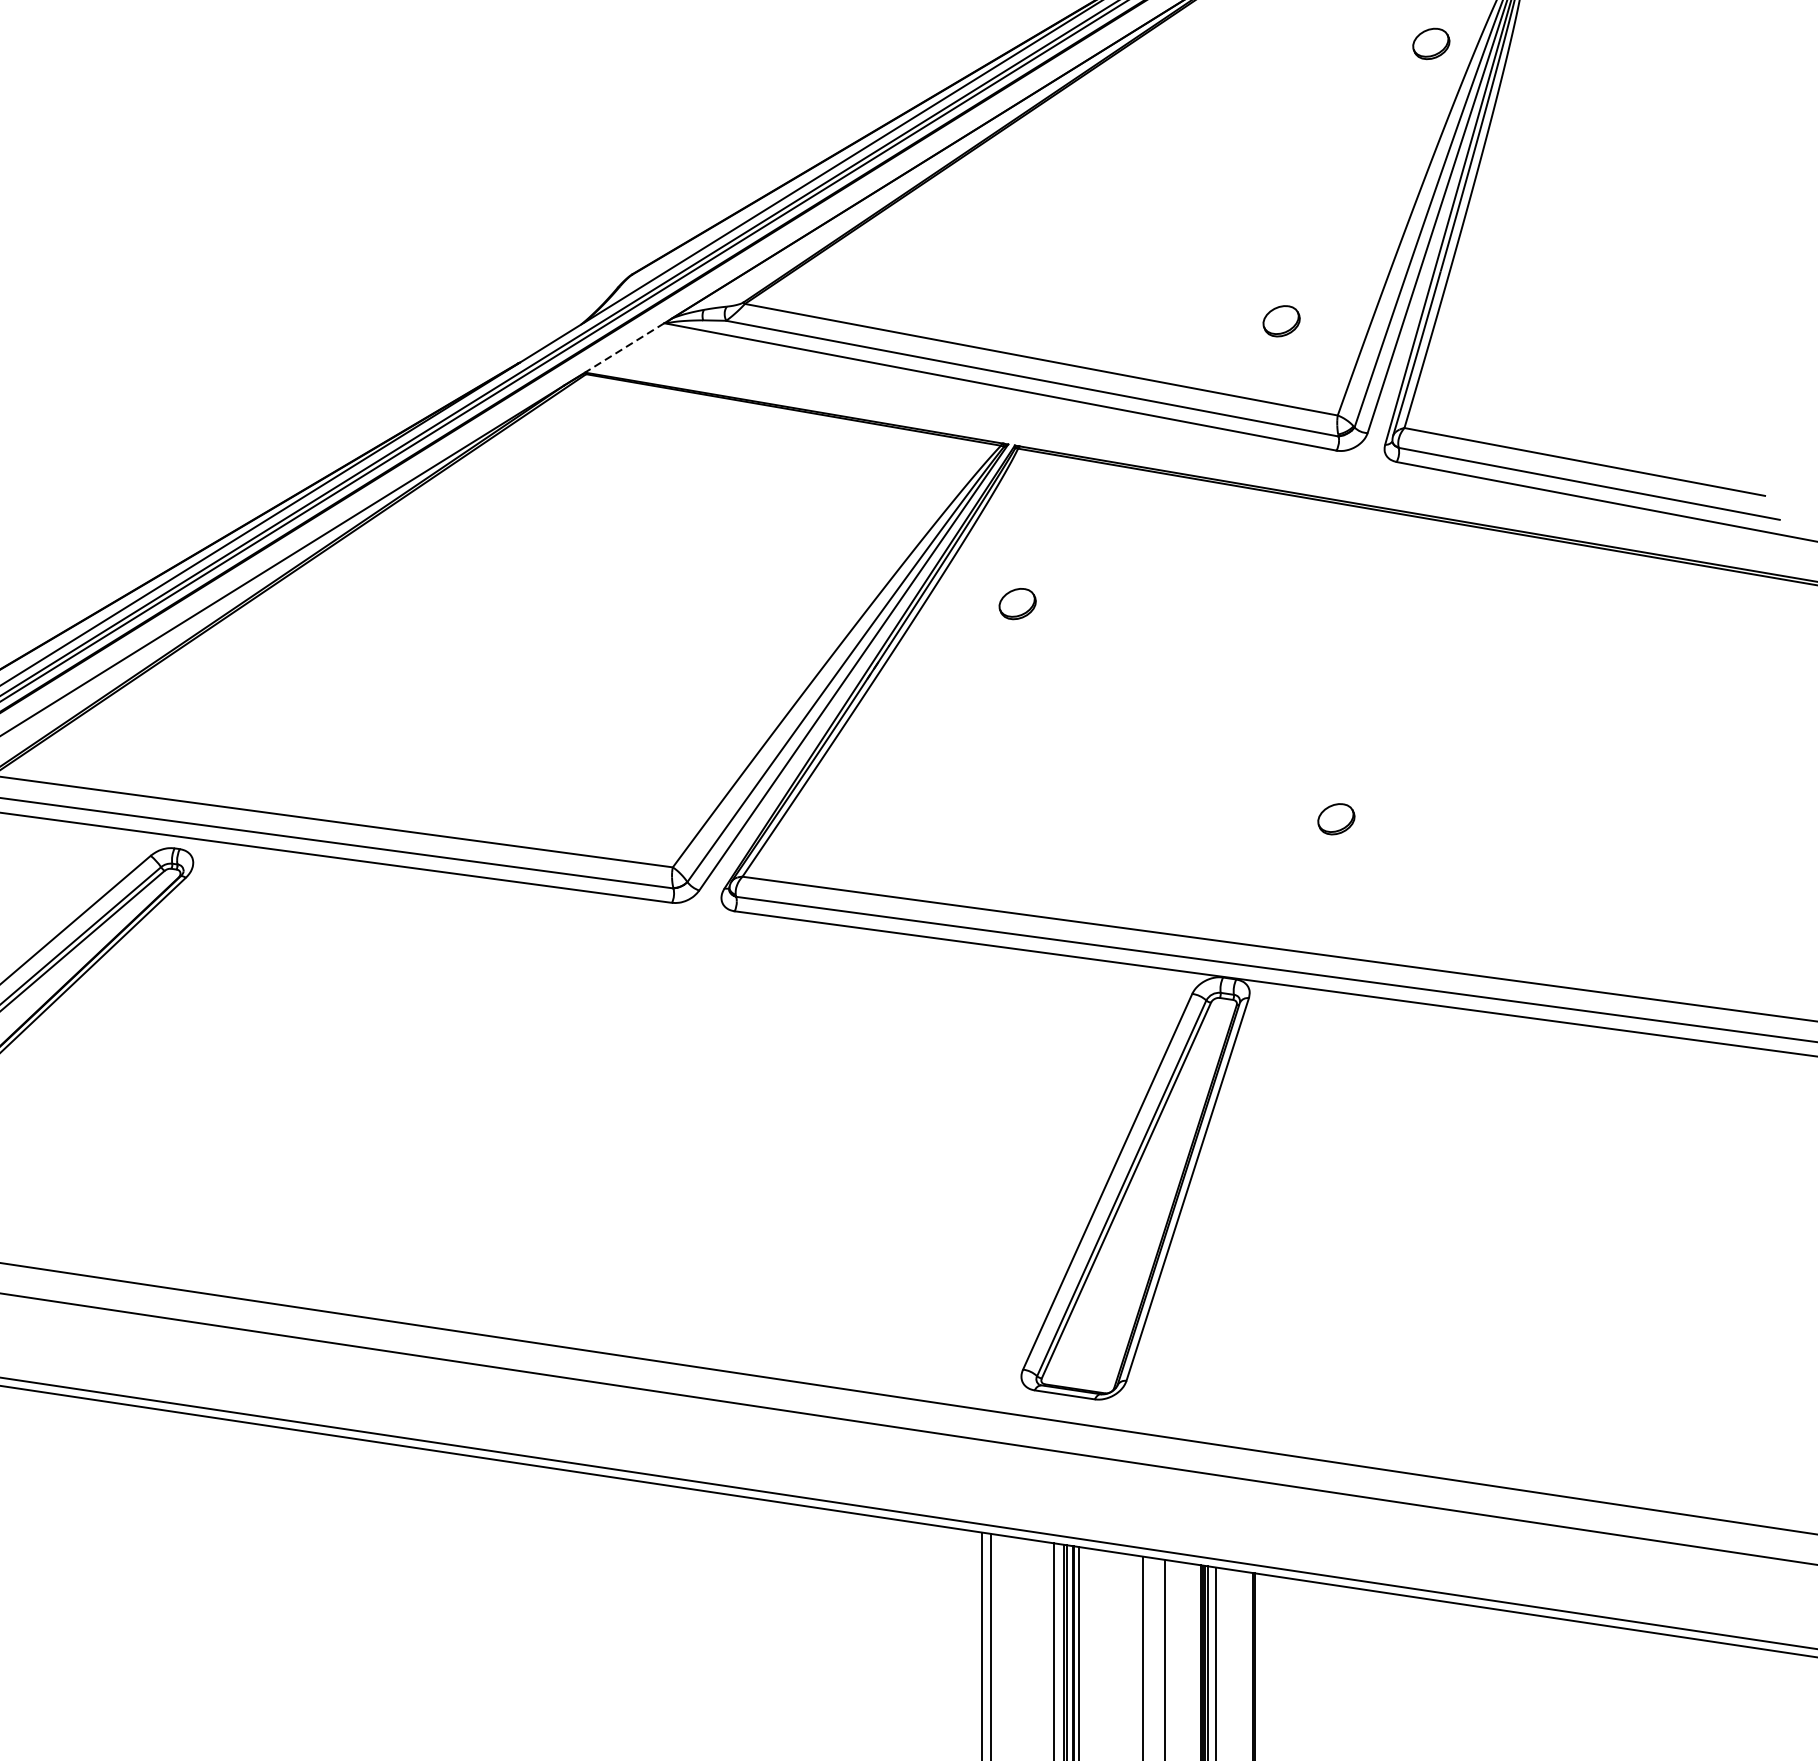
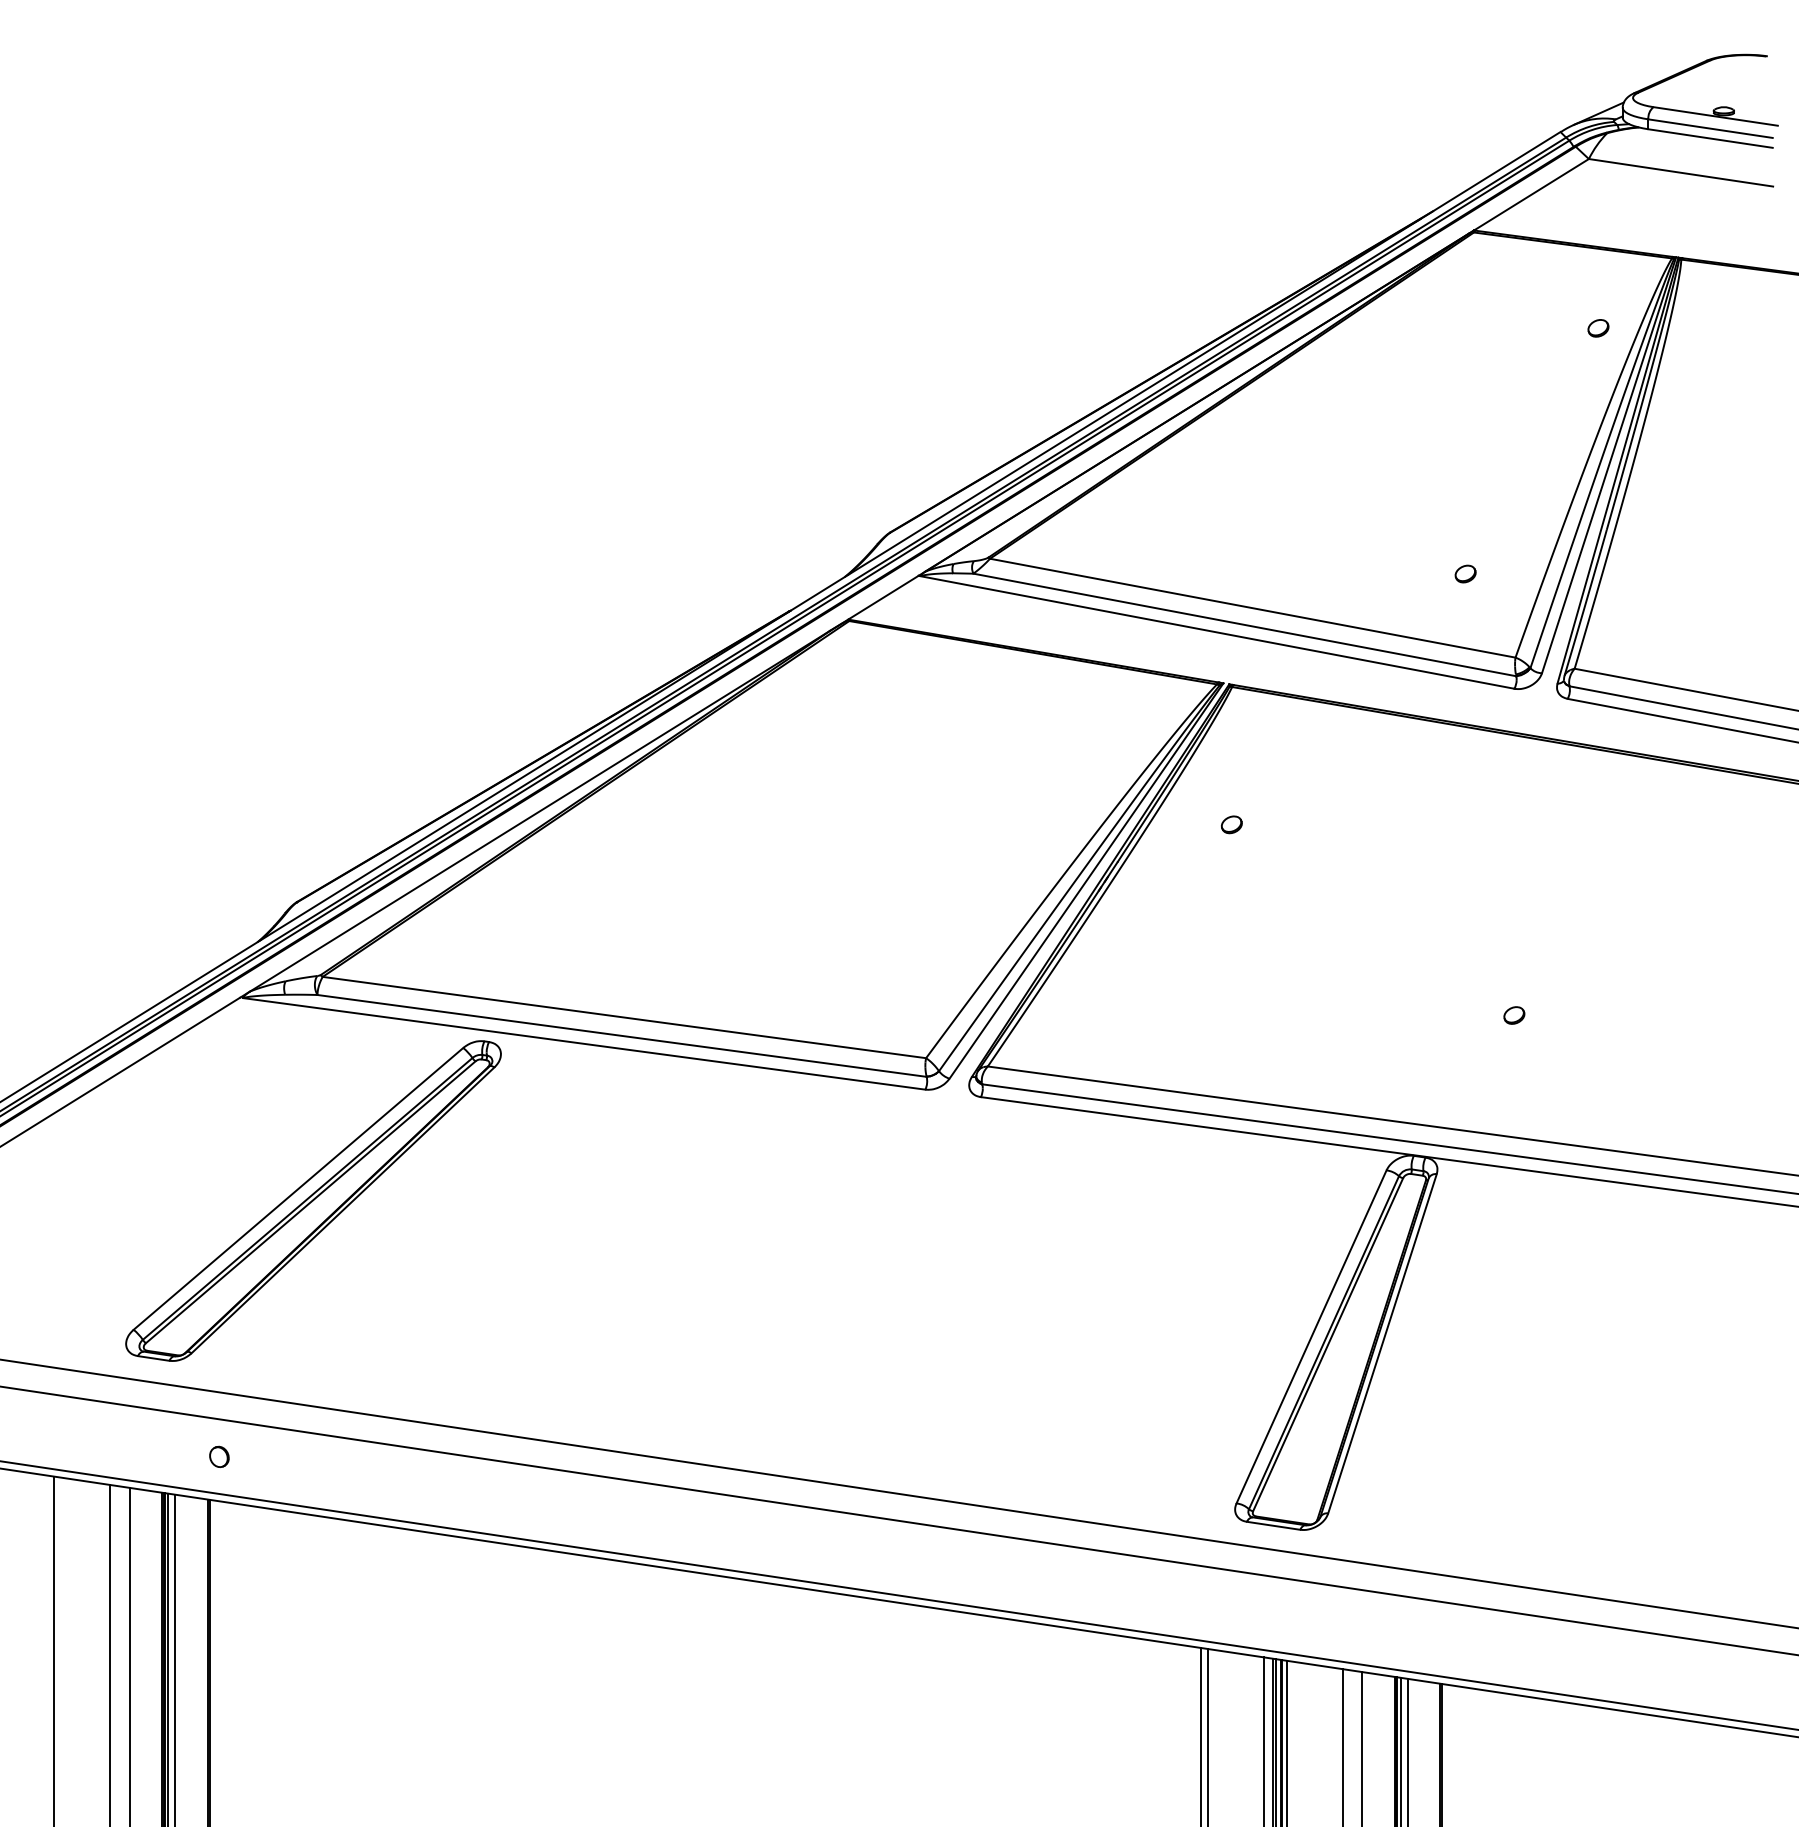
part: (1431, 44) -> (1598, 328), size x0.62
part: (1281, 320) -> (1465, 573), size x0.62
line: (623, 347) -> (882, 597), dashed -> solid
part: (1017, 603) -> (1231, 824), size x0.62
part: (1336, 819) -> (1514, 1015), size x0.62

